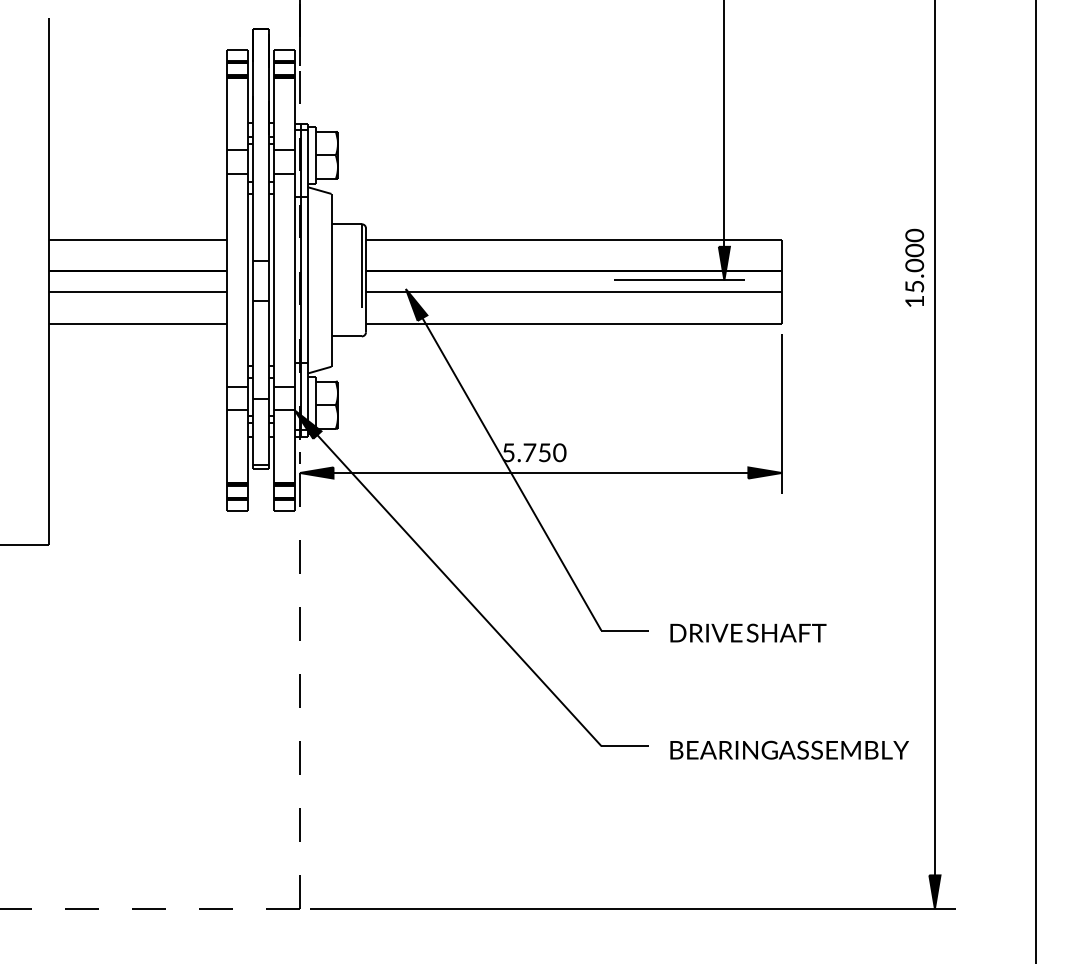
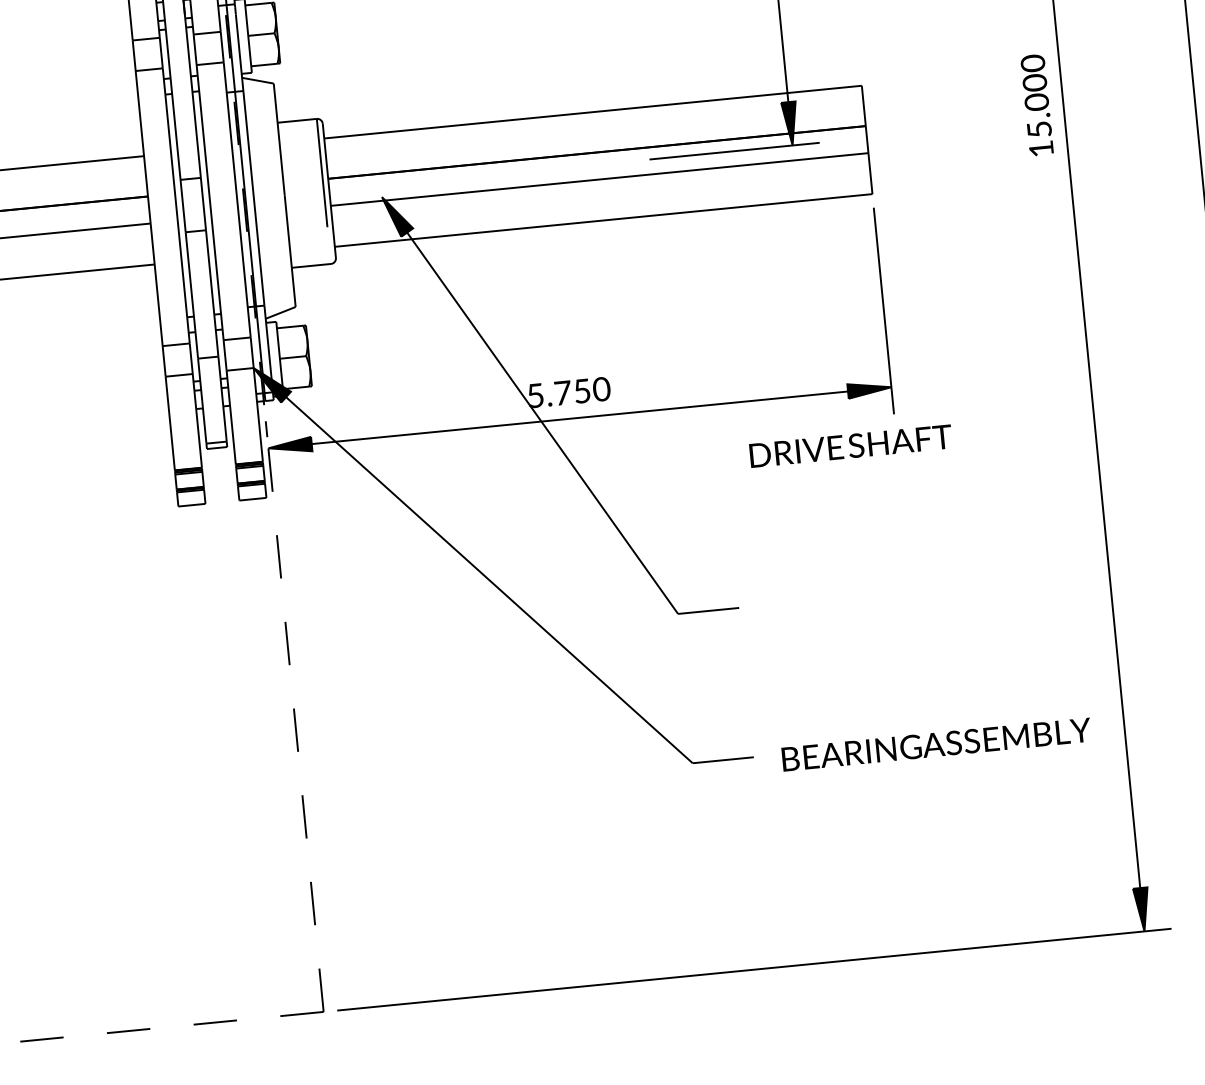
text: (748, 632) -> (850, 445), moved

